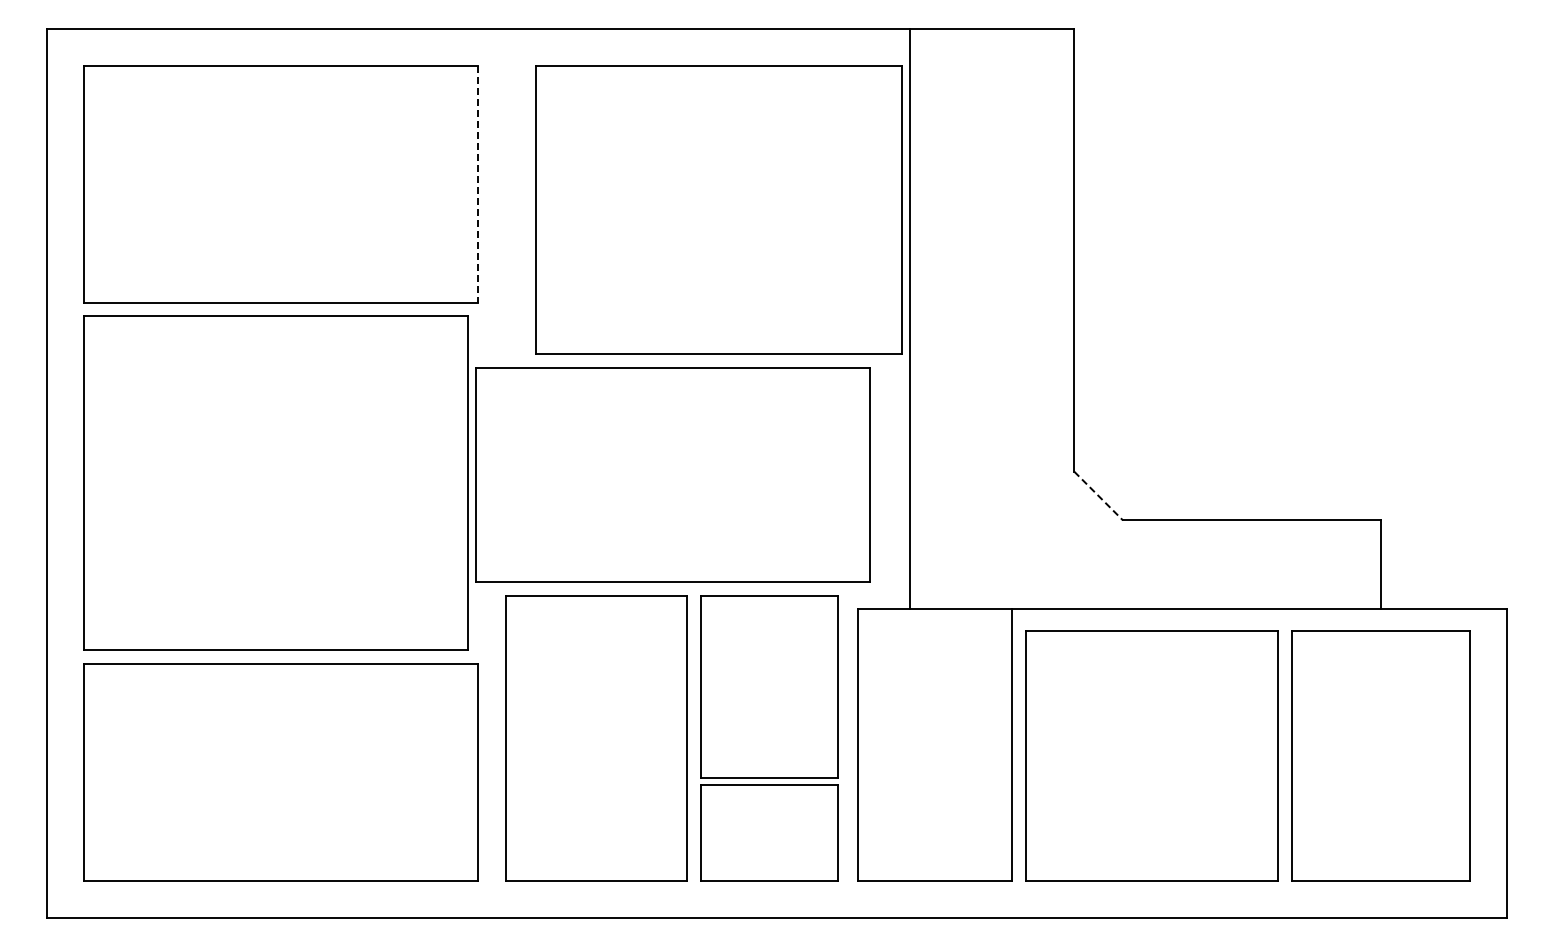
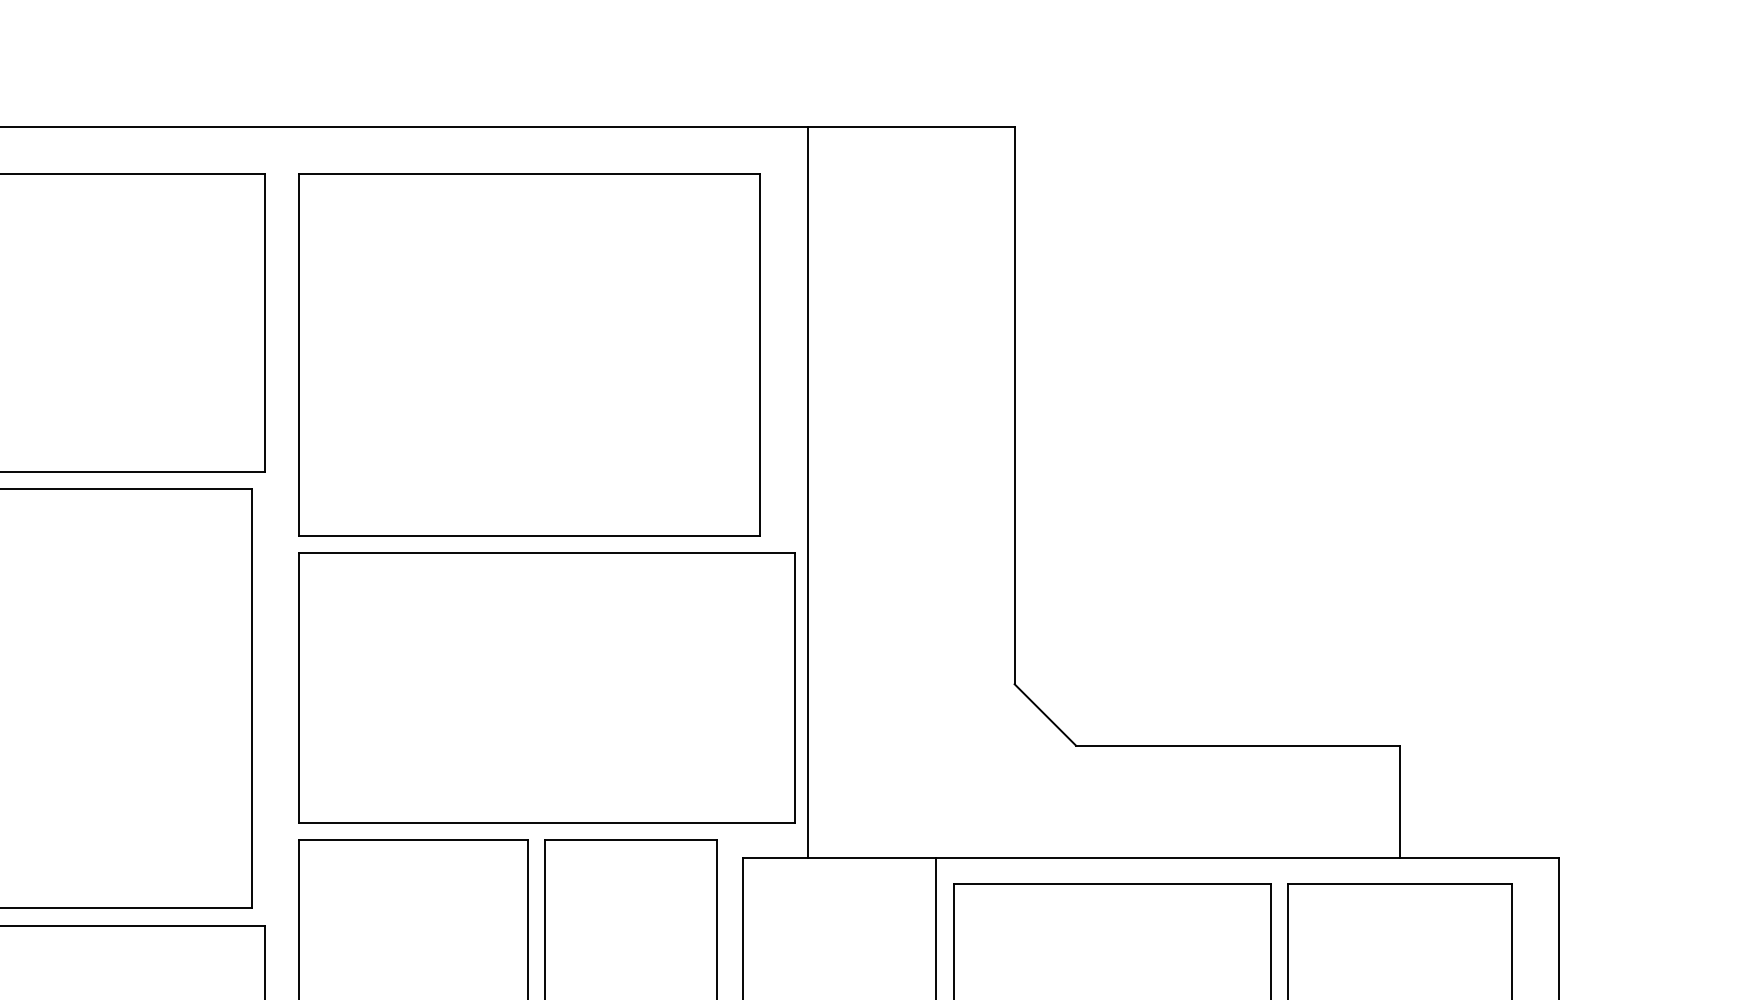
line: (478, 184) -> (265, 323), dashed -> solid
part: (718, 209) -> (529, 354), moved
part: (672, 474) -> (547, 687), moved
line: (1099, 496) -> (1046, 715), dashed -> solid

